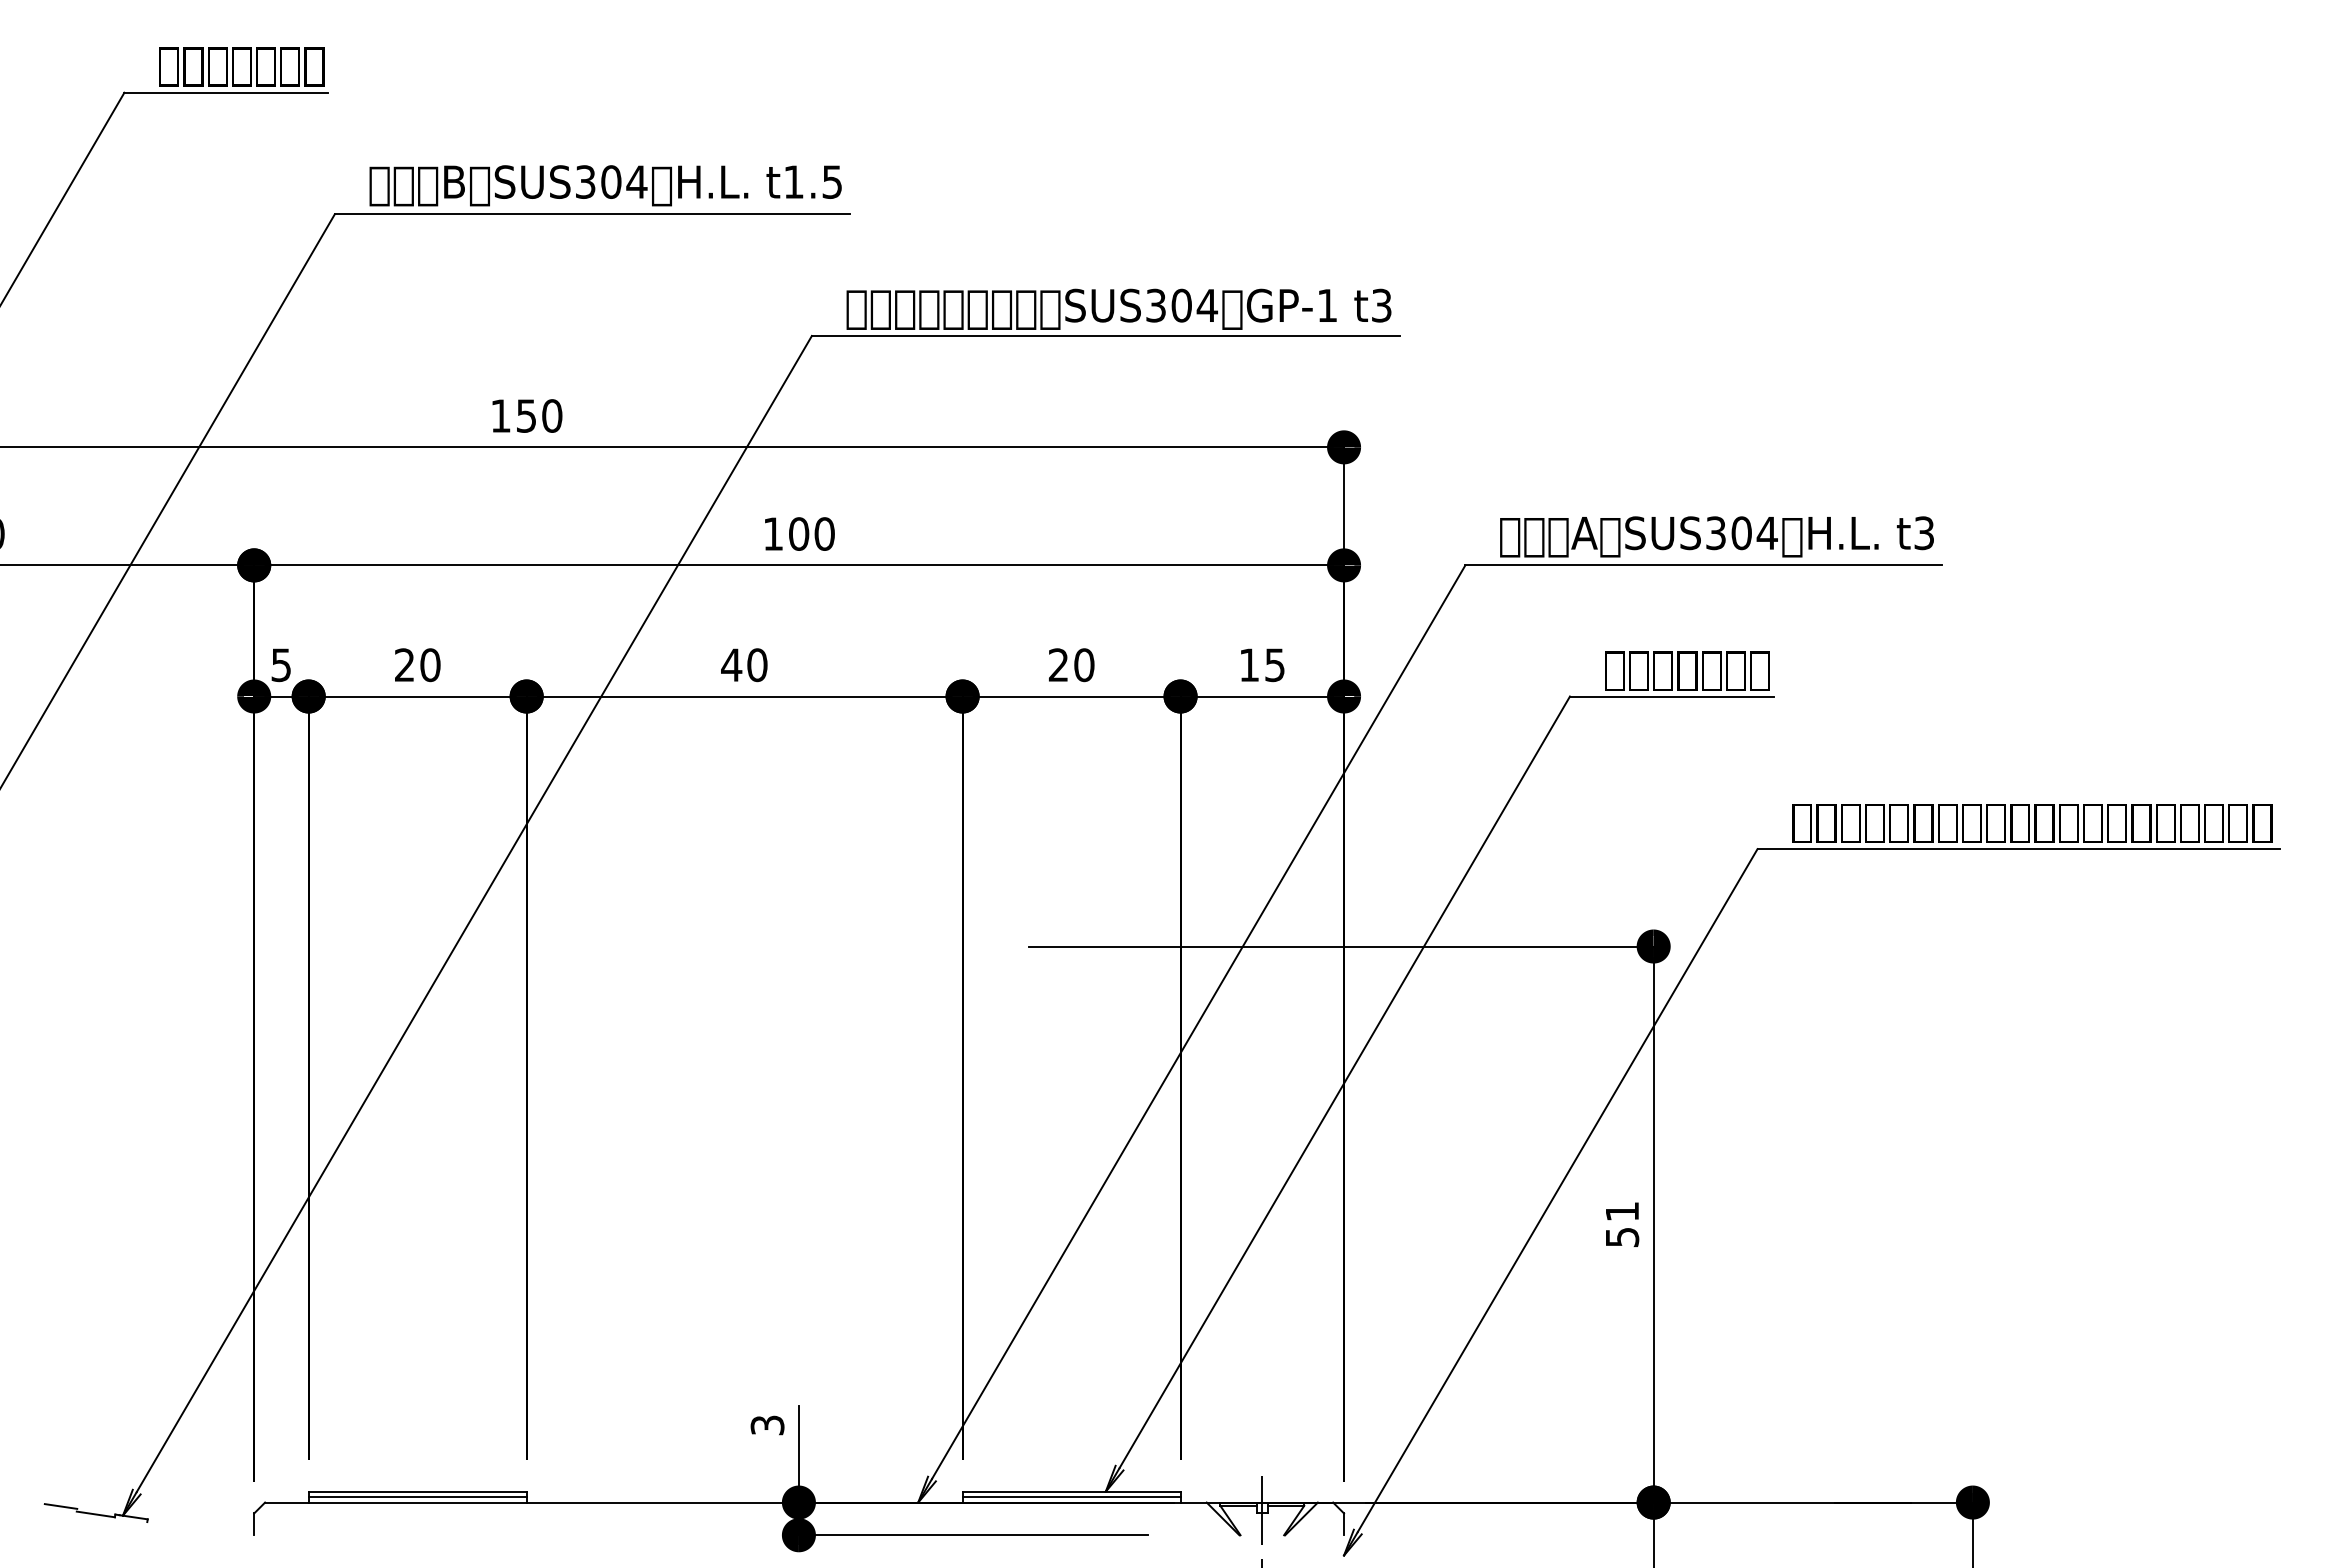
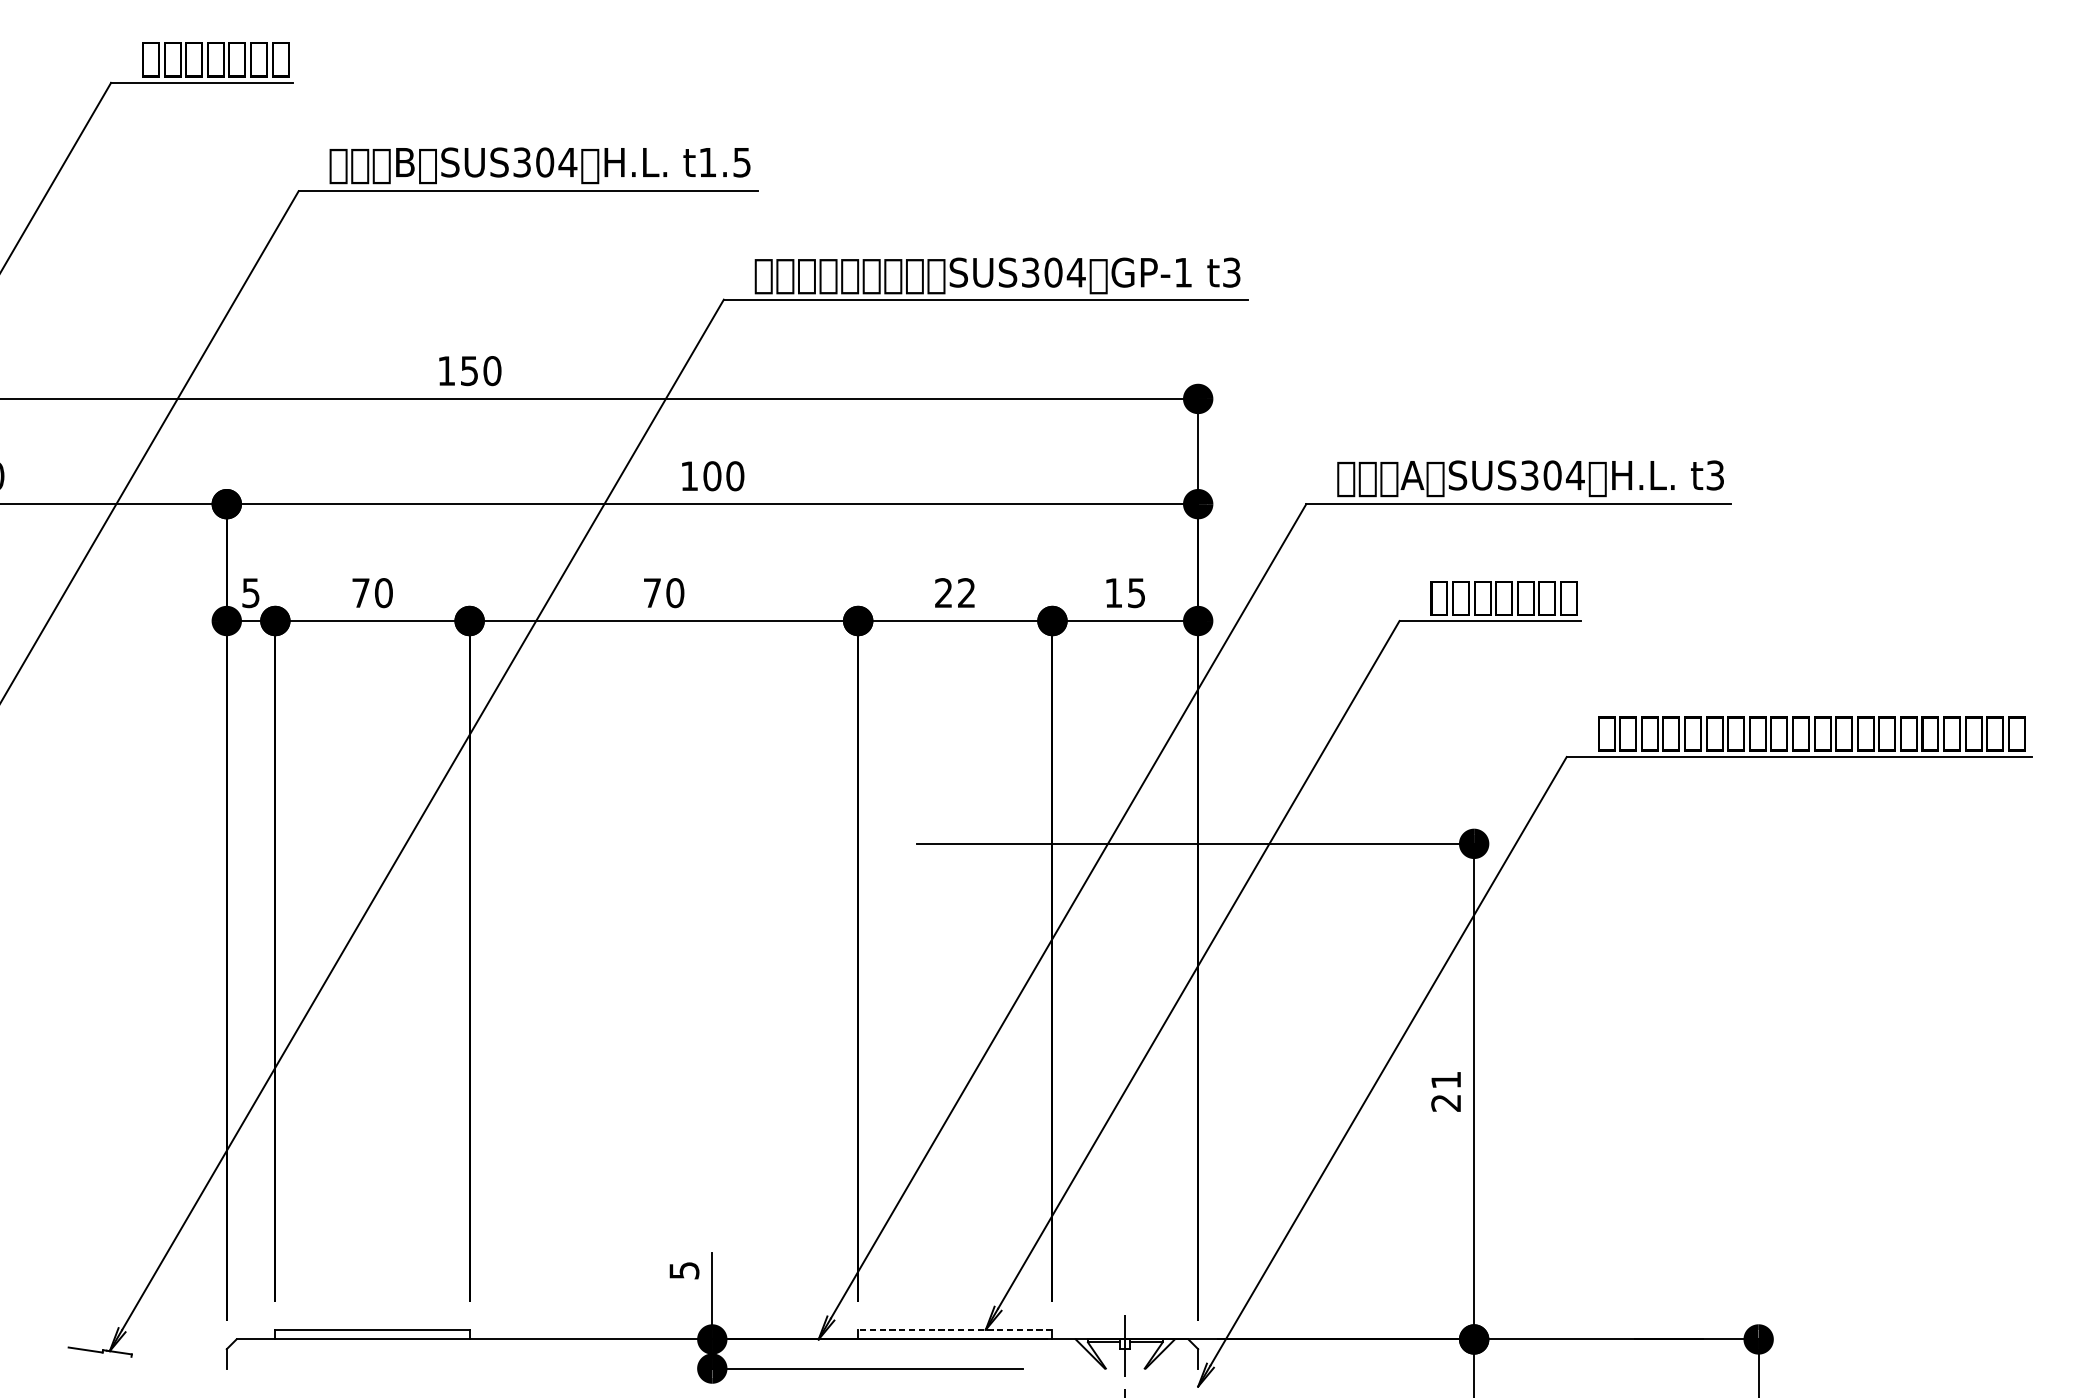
text: (404, 664) -> (360, 592), 20 -> 70
text: (731, 664) -> (652, 592), 40 -> 70
text: (1084, 665) -> (966, 593), 20 -> 22
text: (1622, 1237) -> (1446, 1103), 51 -> 21
text: (766, 1424) -> (683, 1269), 3 -> 5
line: (1071, 1491) -> (955, 1329), solid -> dashed
line: (417, 1497) -> (372, 1334), removed
line: (1071, 1497) -> (955, 1334), removed
line: (60, 1506) -> (54, 1342), removed

